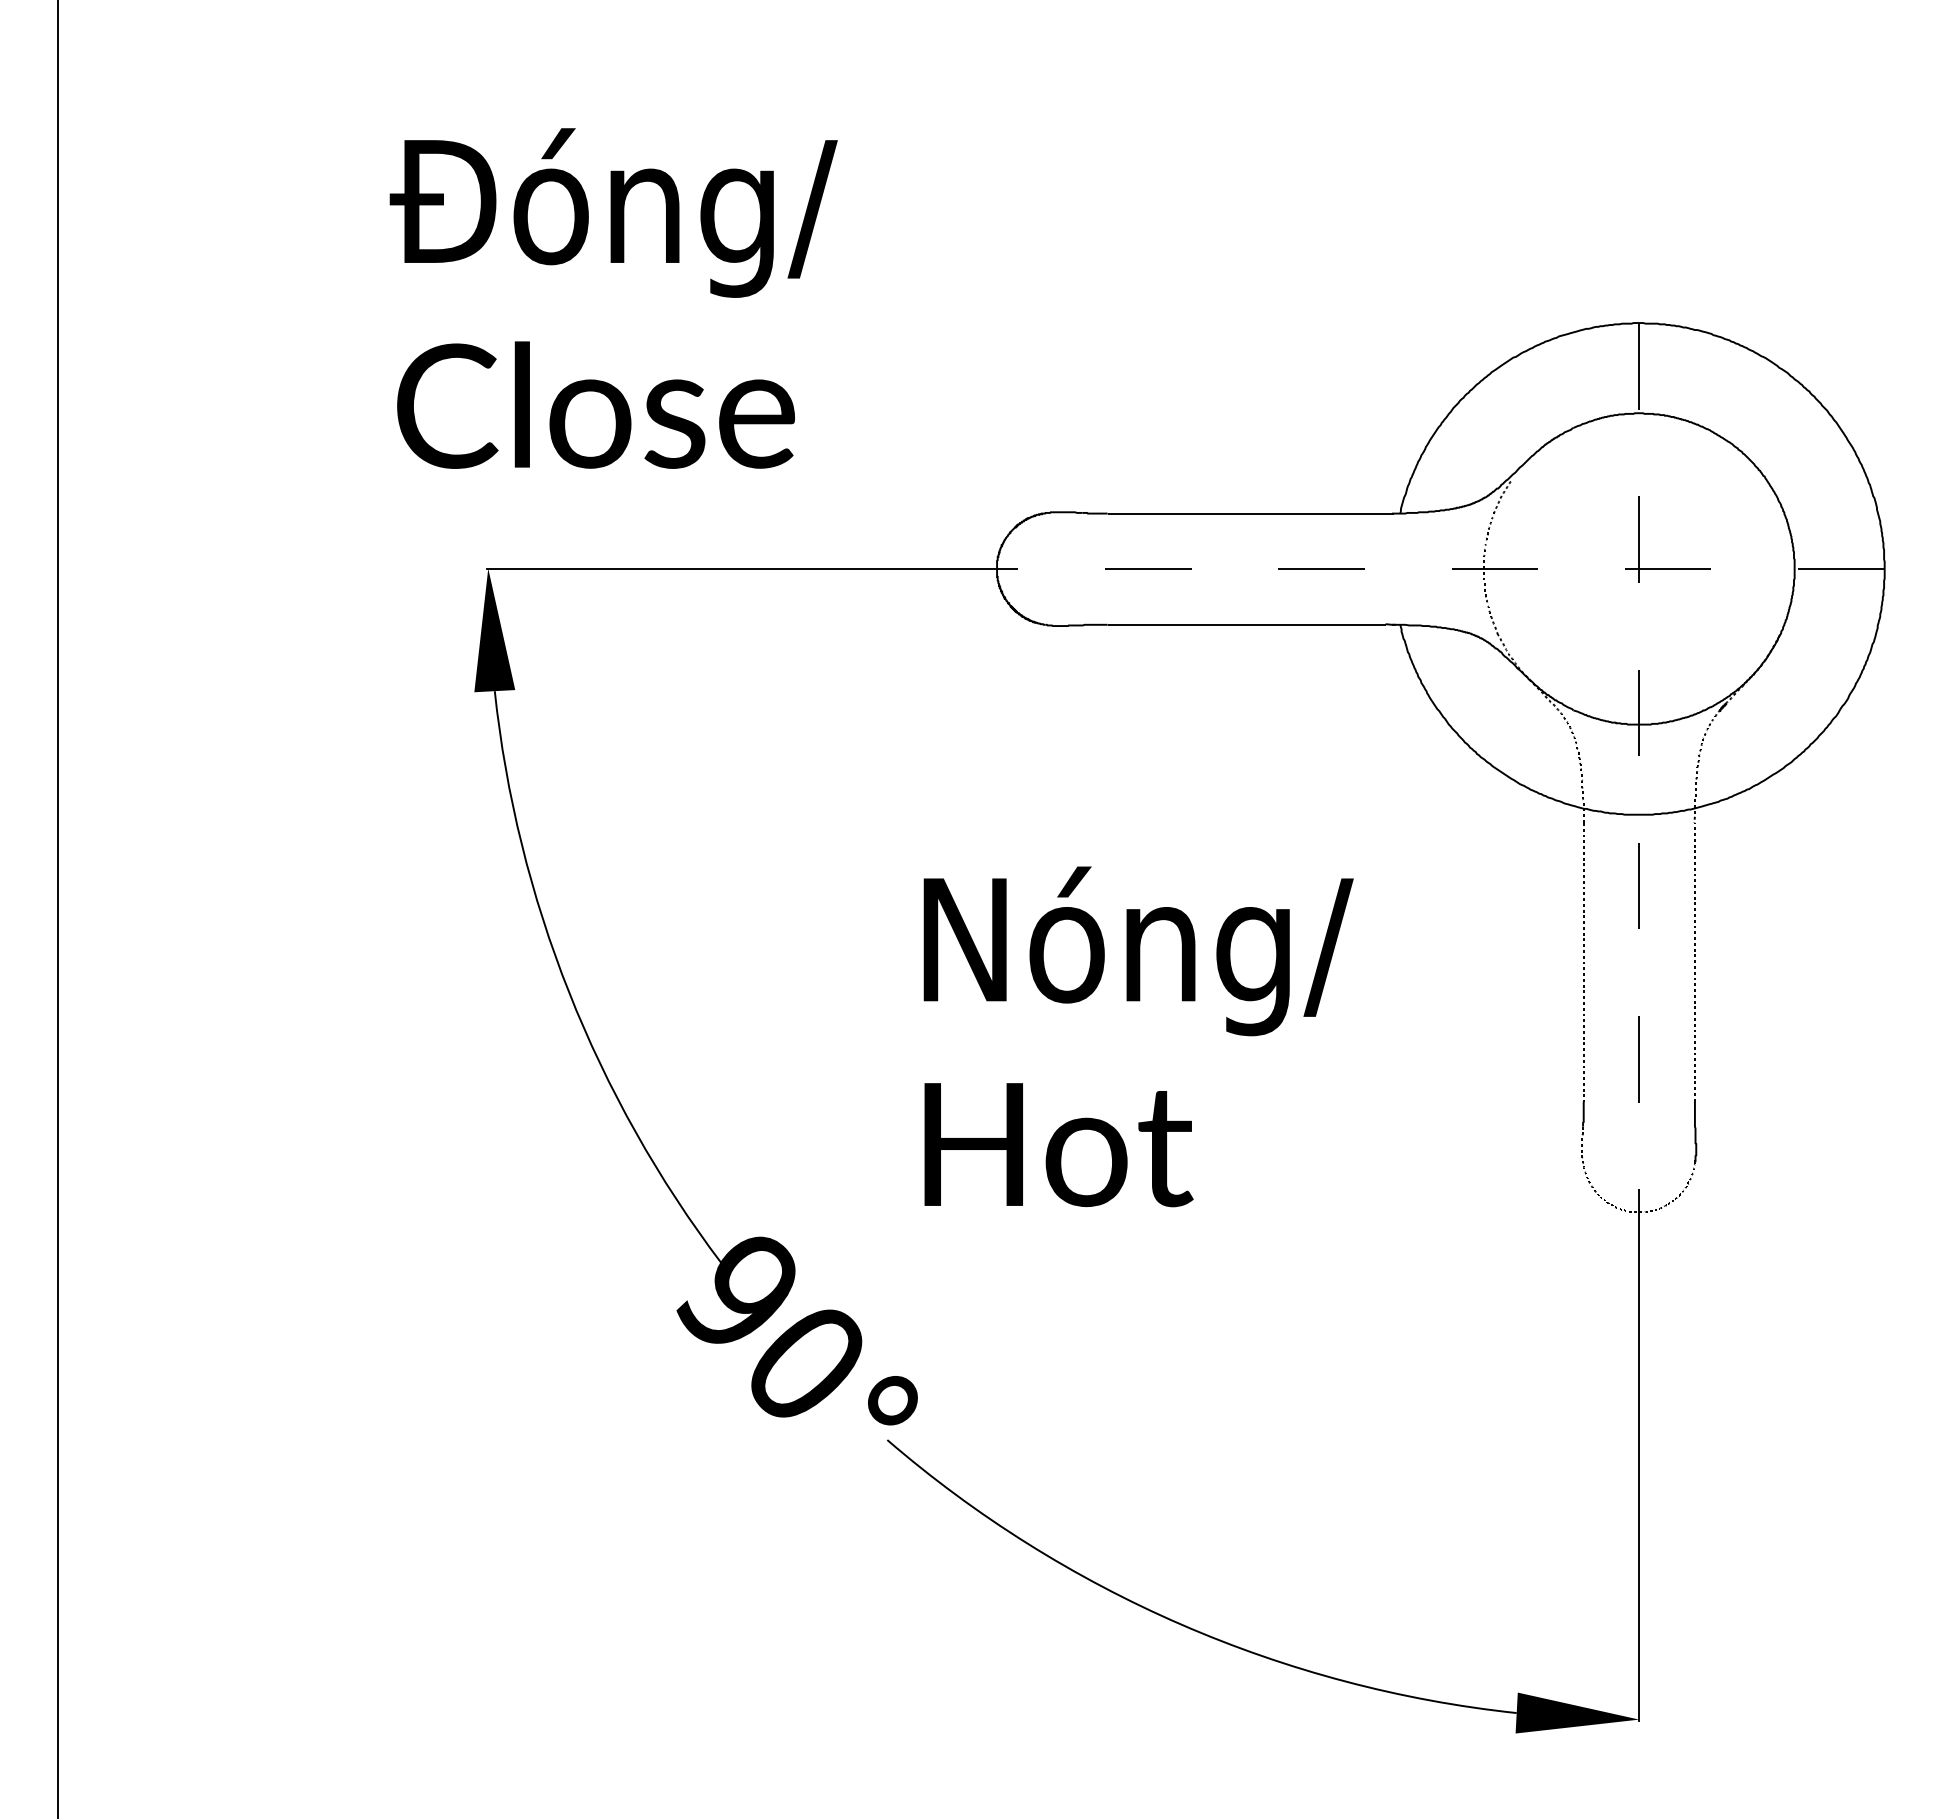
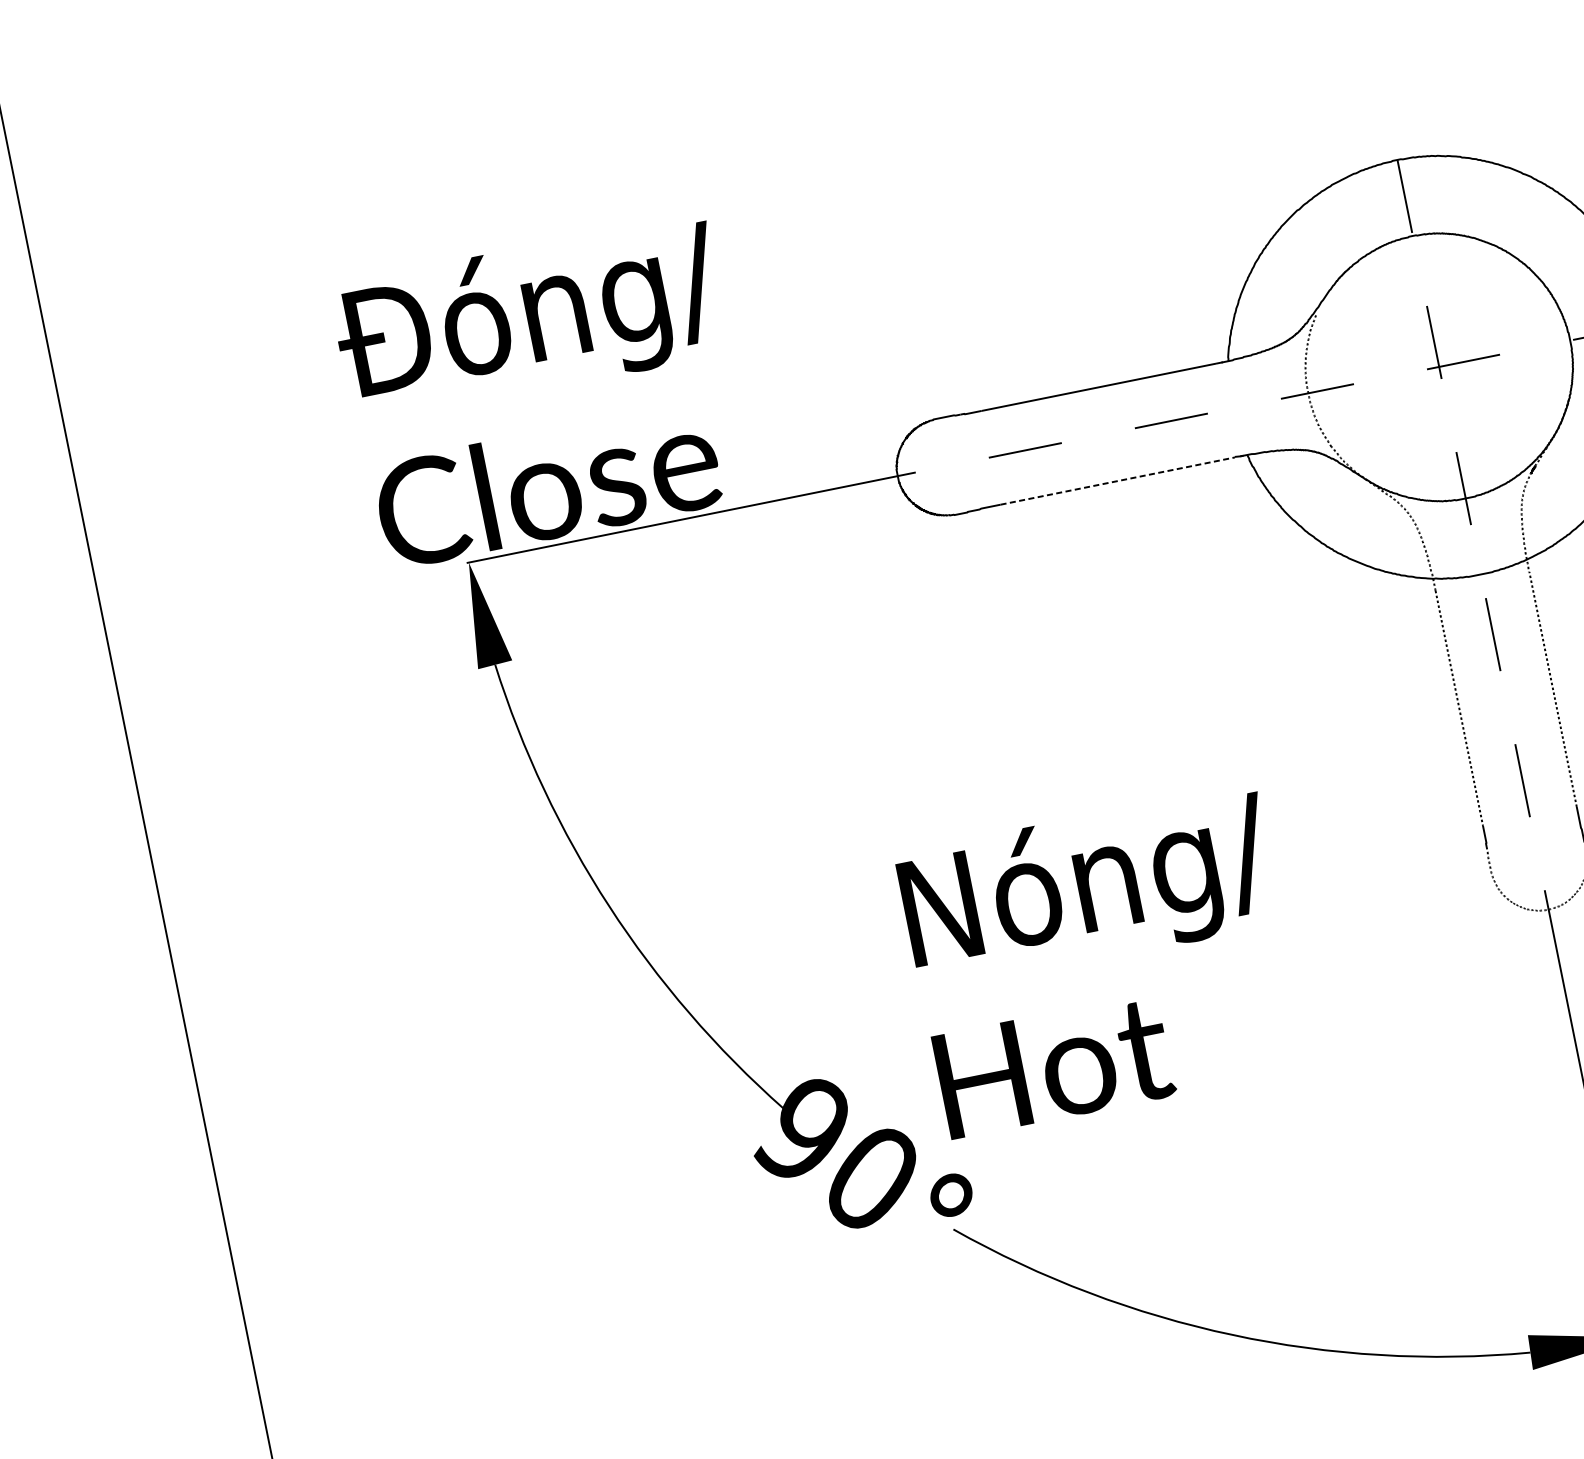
text: (613, 298) -> (544, 392), moved
line: (1246, 624) -> (1117, 480), solid -> dashed
text: (1138, 1036) -> (1103, 961), moved

